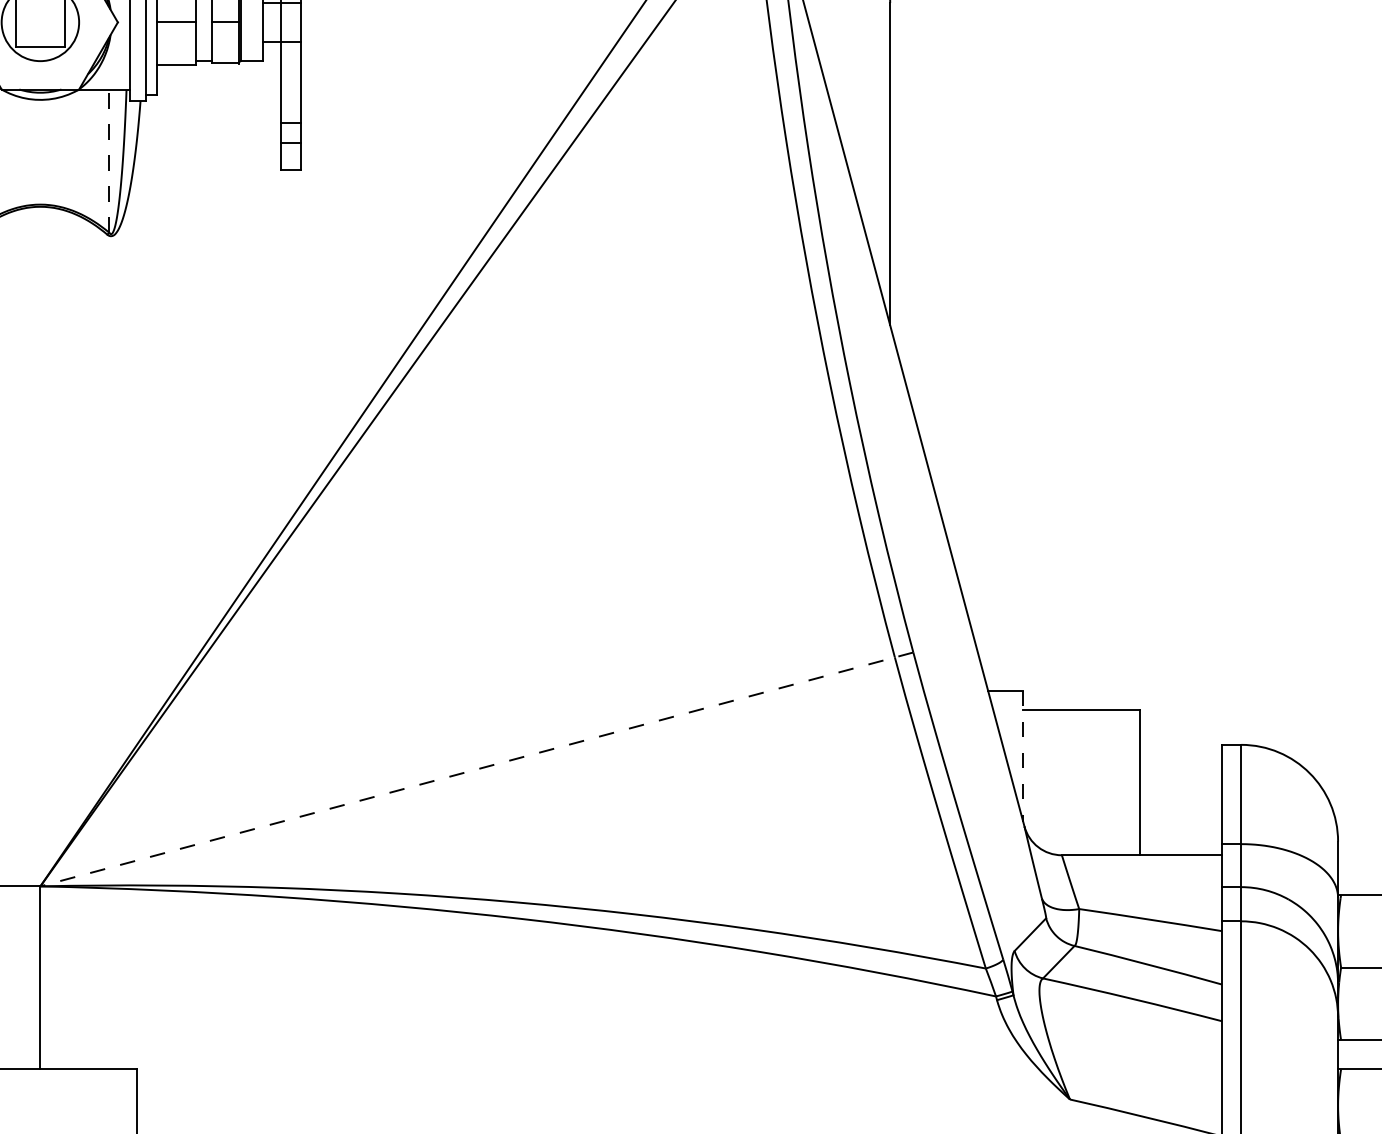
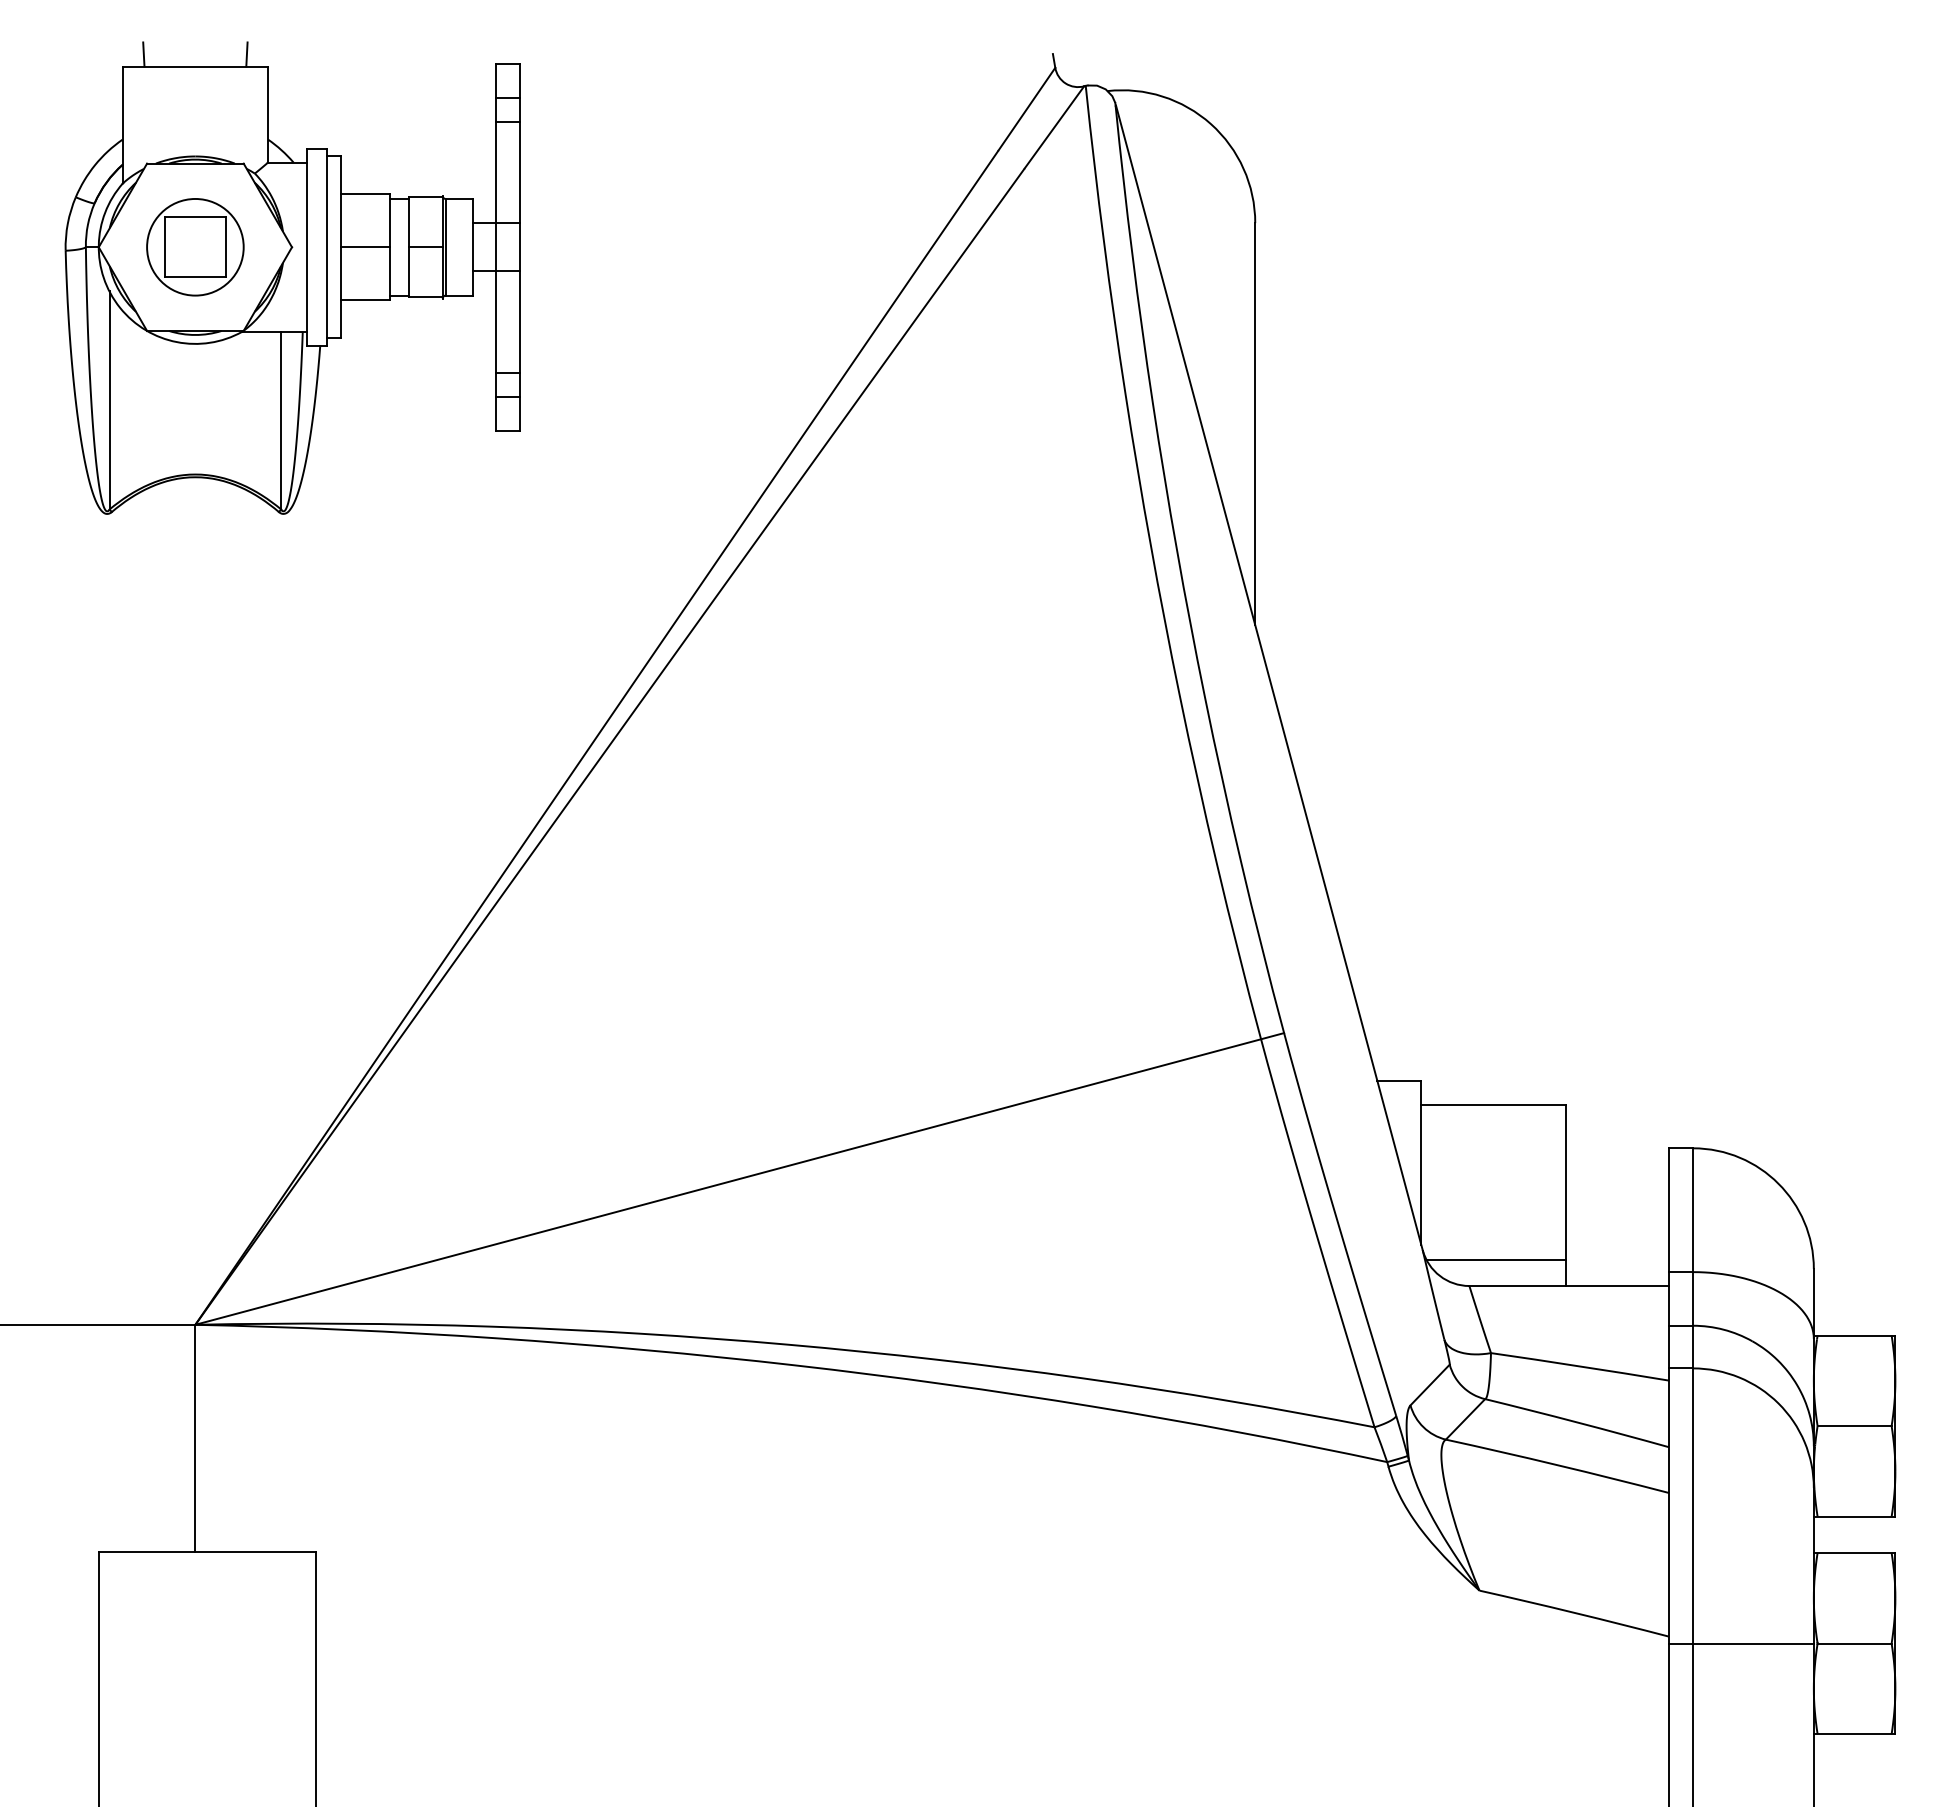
line: (109, 161) -> (281, 420), dashed -> solid
line: (1023, 757) -> (1421, 1163), dashed -> solid
line: (476, 769) -> (739, 1178), dashed -> solid
line: (1083, 834) -> (1496, 1260), added

